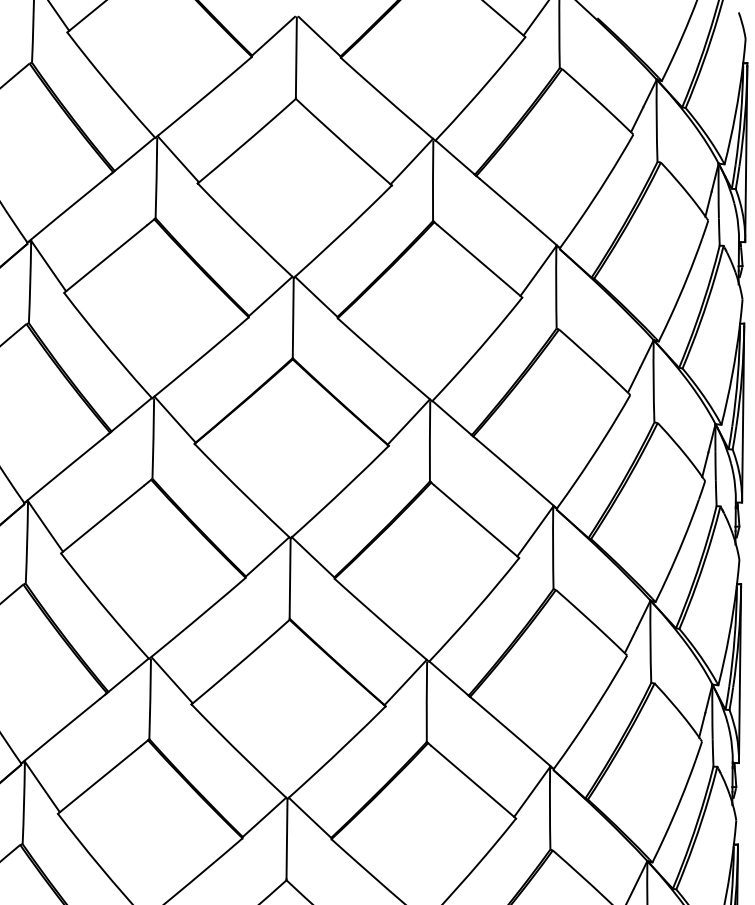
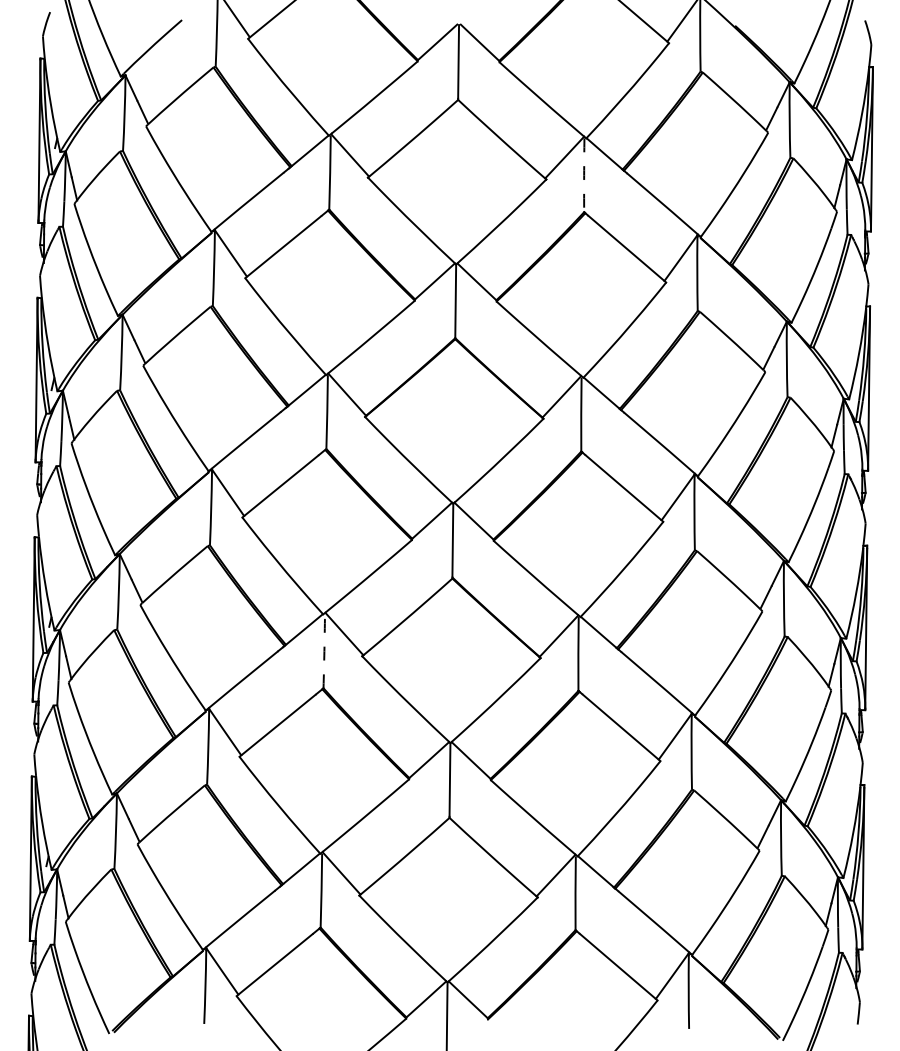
arc: (433, 181) -> (584, 175), solid -> dashed
arc: (150, 699) -> (324, 651), solid -> dashed

